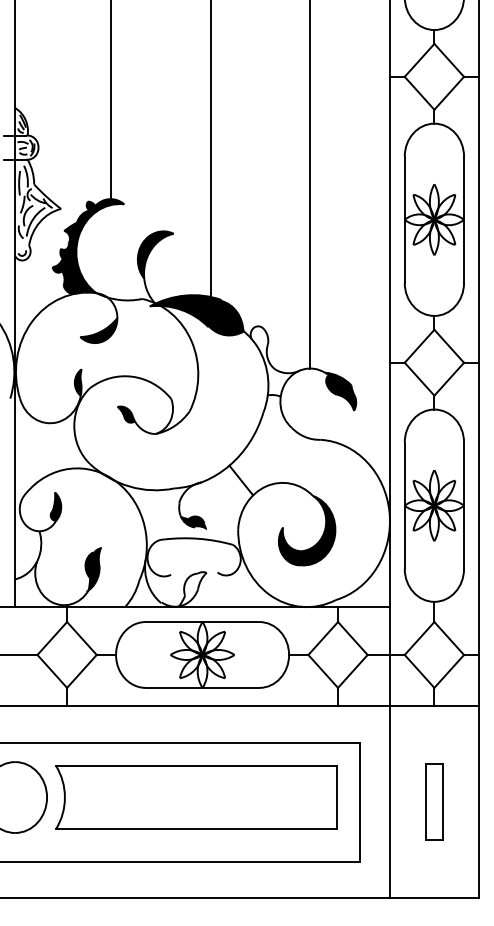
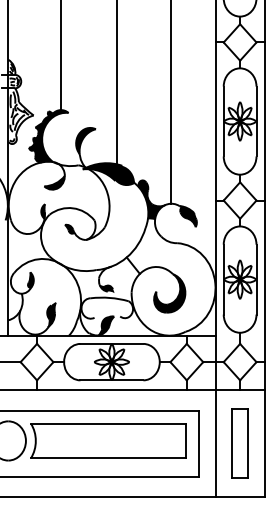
fill: (274, 360) -> (151, 199), added
fill: (192, 588) -> (106, 325), added
part: (433, 802) -> (239, 443), size x1.67

